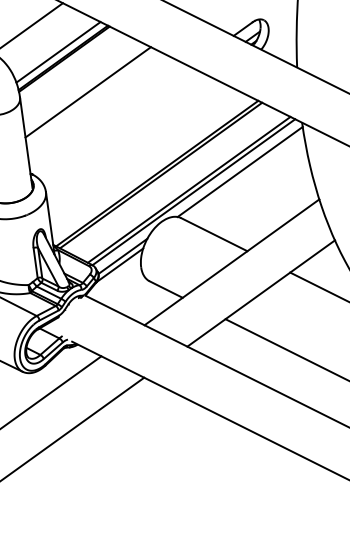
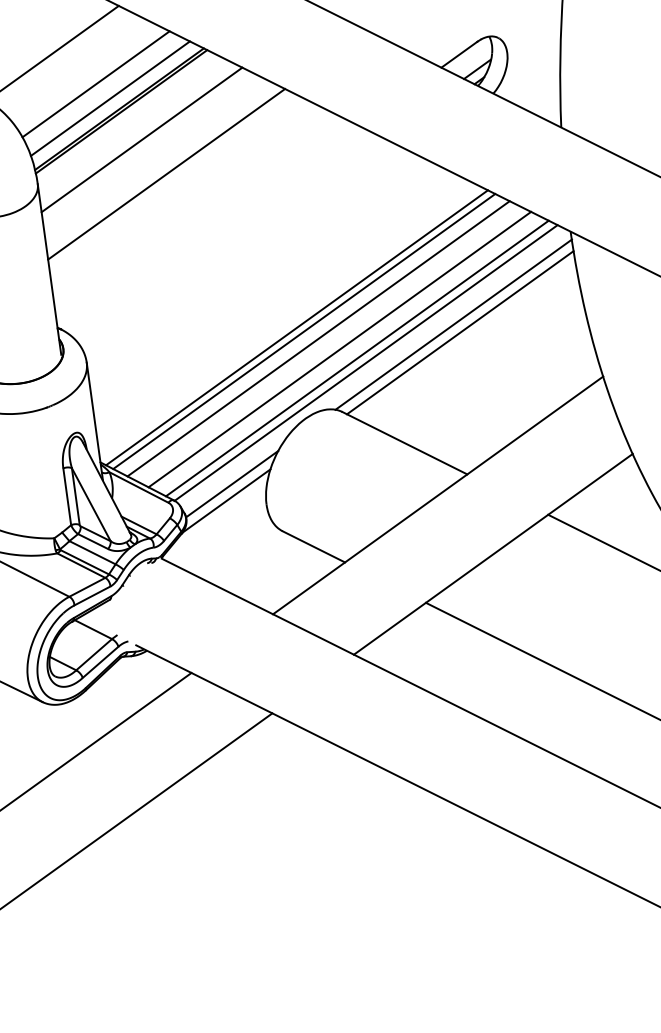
line: (50, 44) -> (95, 83), added
line: (75, 73) -> (142, 138), added
line: (243, 176) -> (459, 333), added
line: (168, 179) -> (318, 338), added
line: (179, 185) -> (339, 350), added

